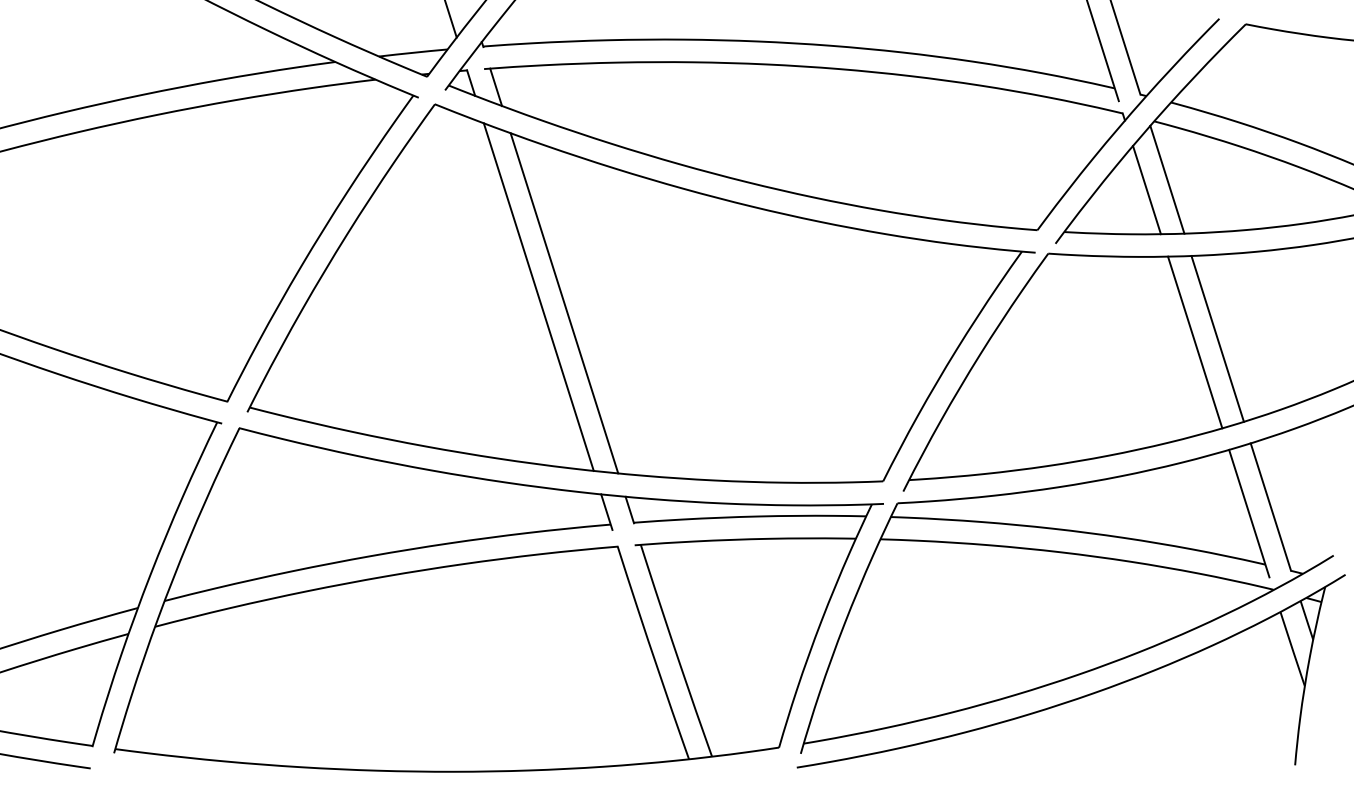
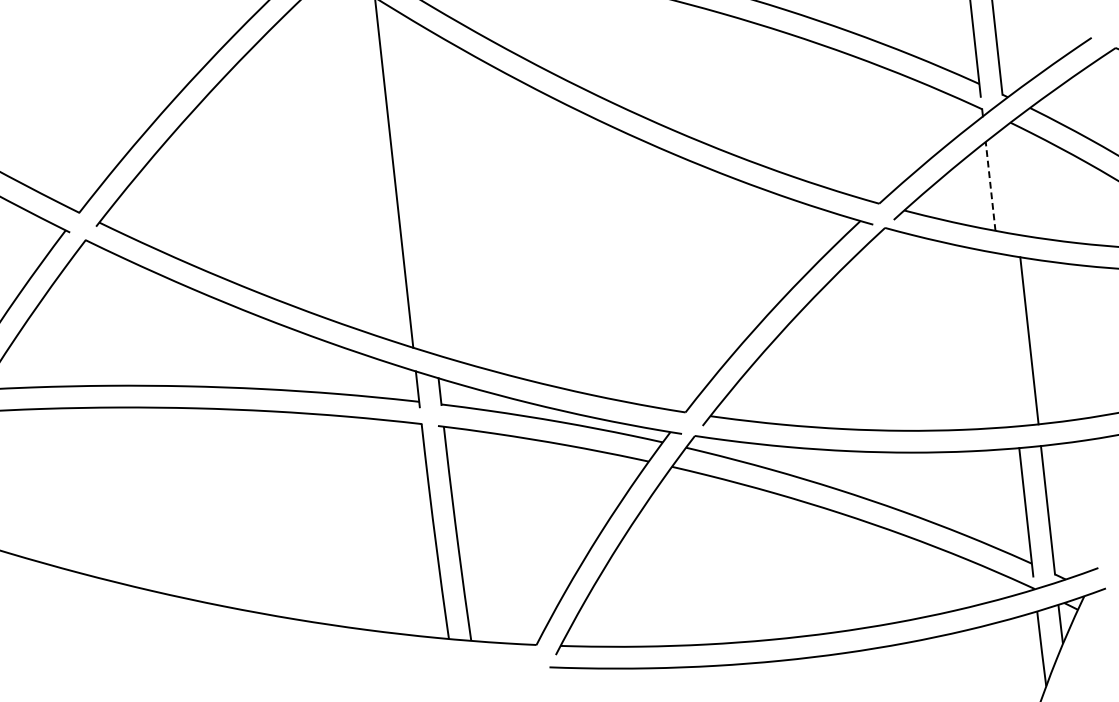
line: (1167, 179) -> (1012, 180), removed
line: (1146, 189) -> (990, 185), solid -> dashed
line: (564, 303) -> (417, 183), removed
line: (1195, 342) -> (1007, 340), removed

